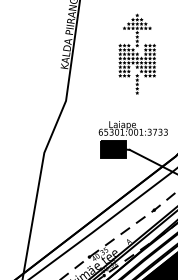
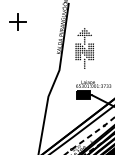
part: (136, 54) -> (84, 48), moved

